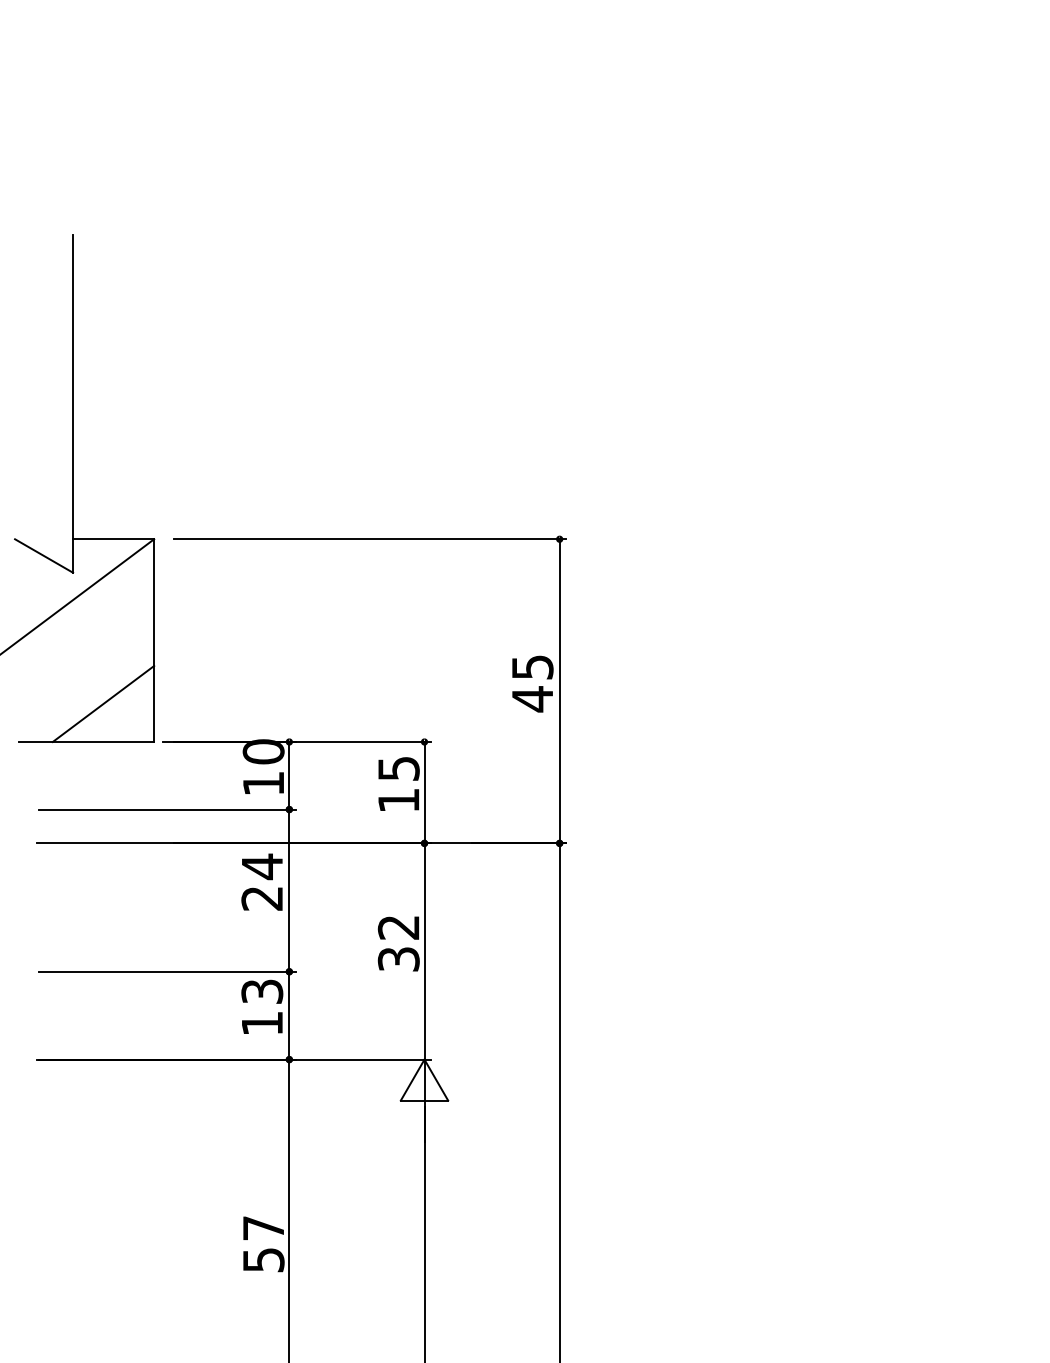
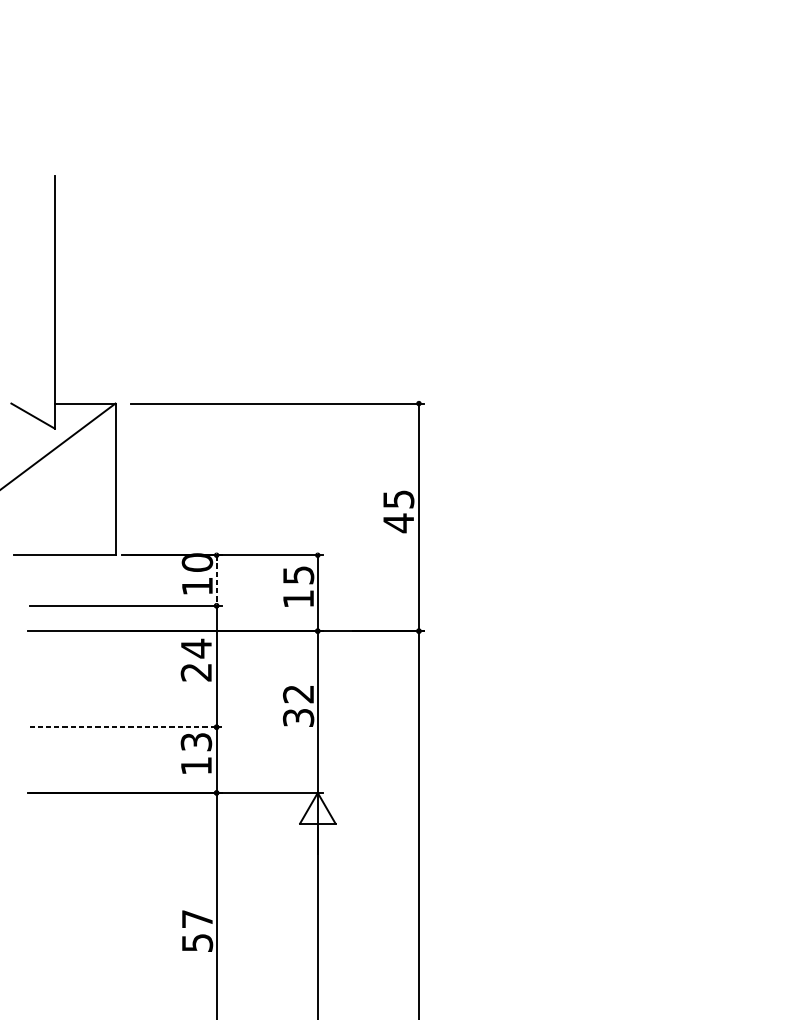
line: (103, 703) -> (77, 526), removed
line: (289, 775) -> (216, 580), solid -> dashed
line: (168, 971) -> (126, 727), solid -> dashed

